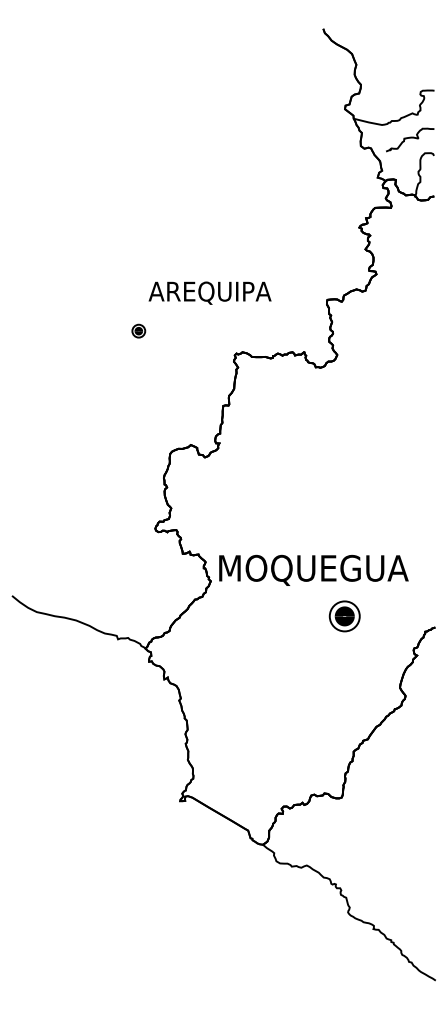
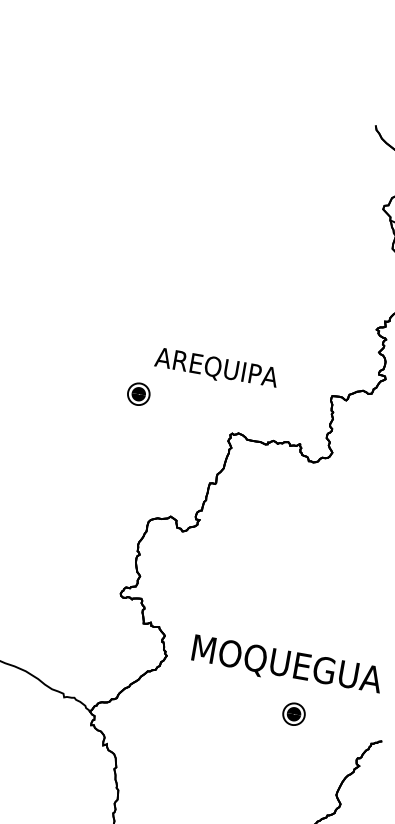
part: (138, 330) -> (138, 393), size x1.67
text: (313, 569) -> (286, 664), moved
part: (344, 615) -> (293, 713), size x0.71

